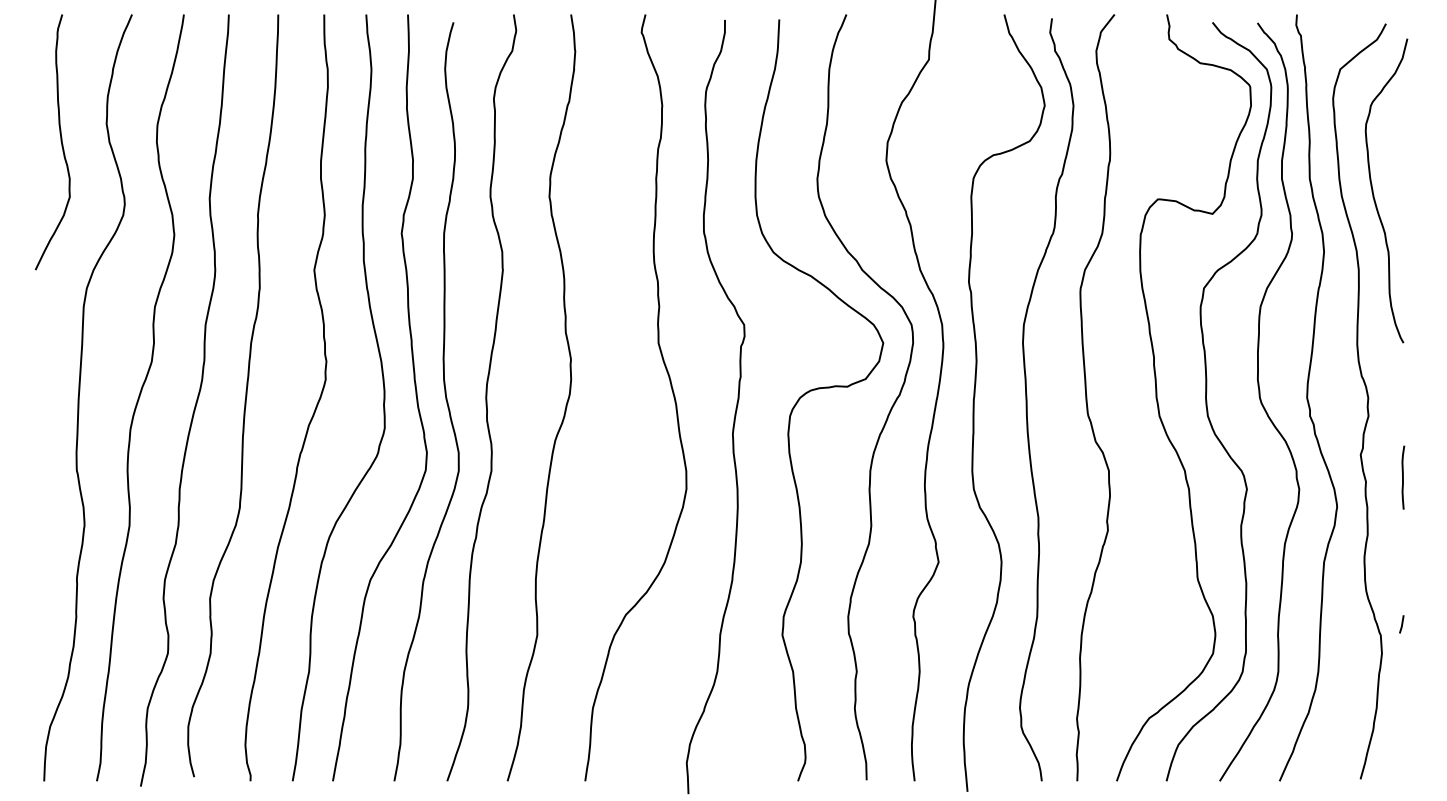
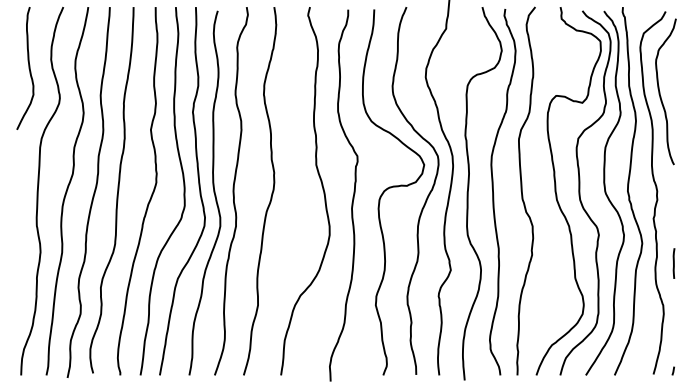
line: (1402, 477) -> (673, 263), moved
line: (1400, 623) -> (672, 370), moved

